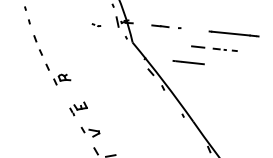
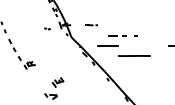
part: (166, 27) -> (91, 25), size x0.6
line: (234, 33) -> (134, 55), moved
part: (77, 108) -> (57, 82), moved

